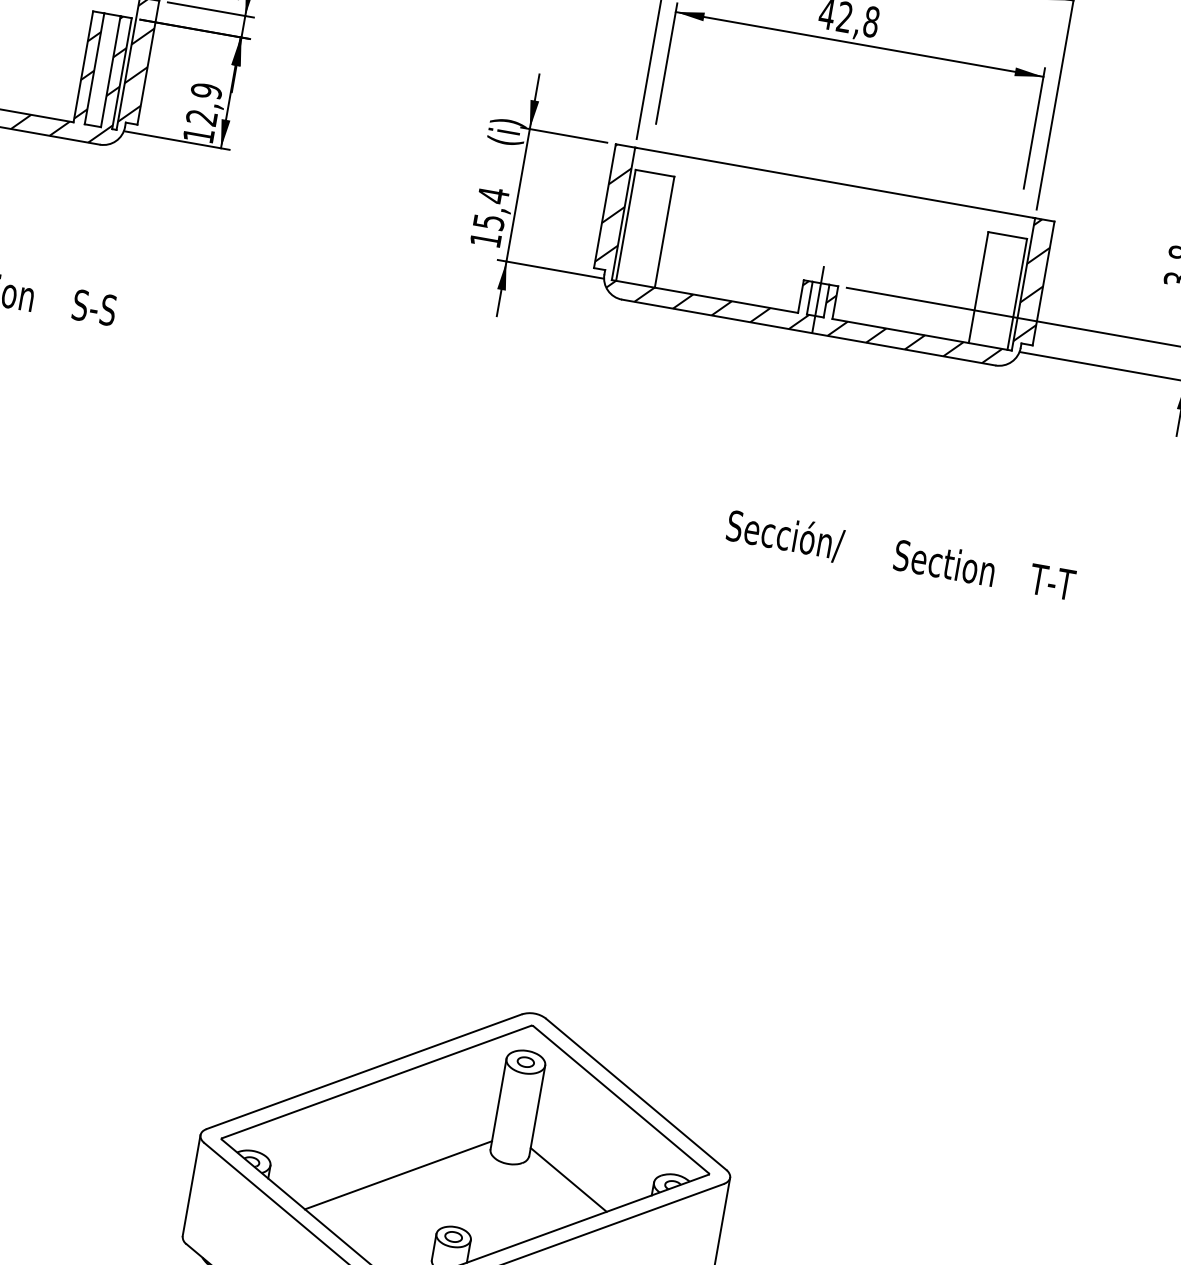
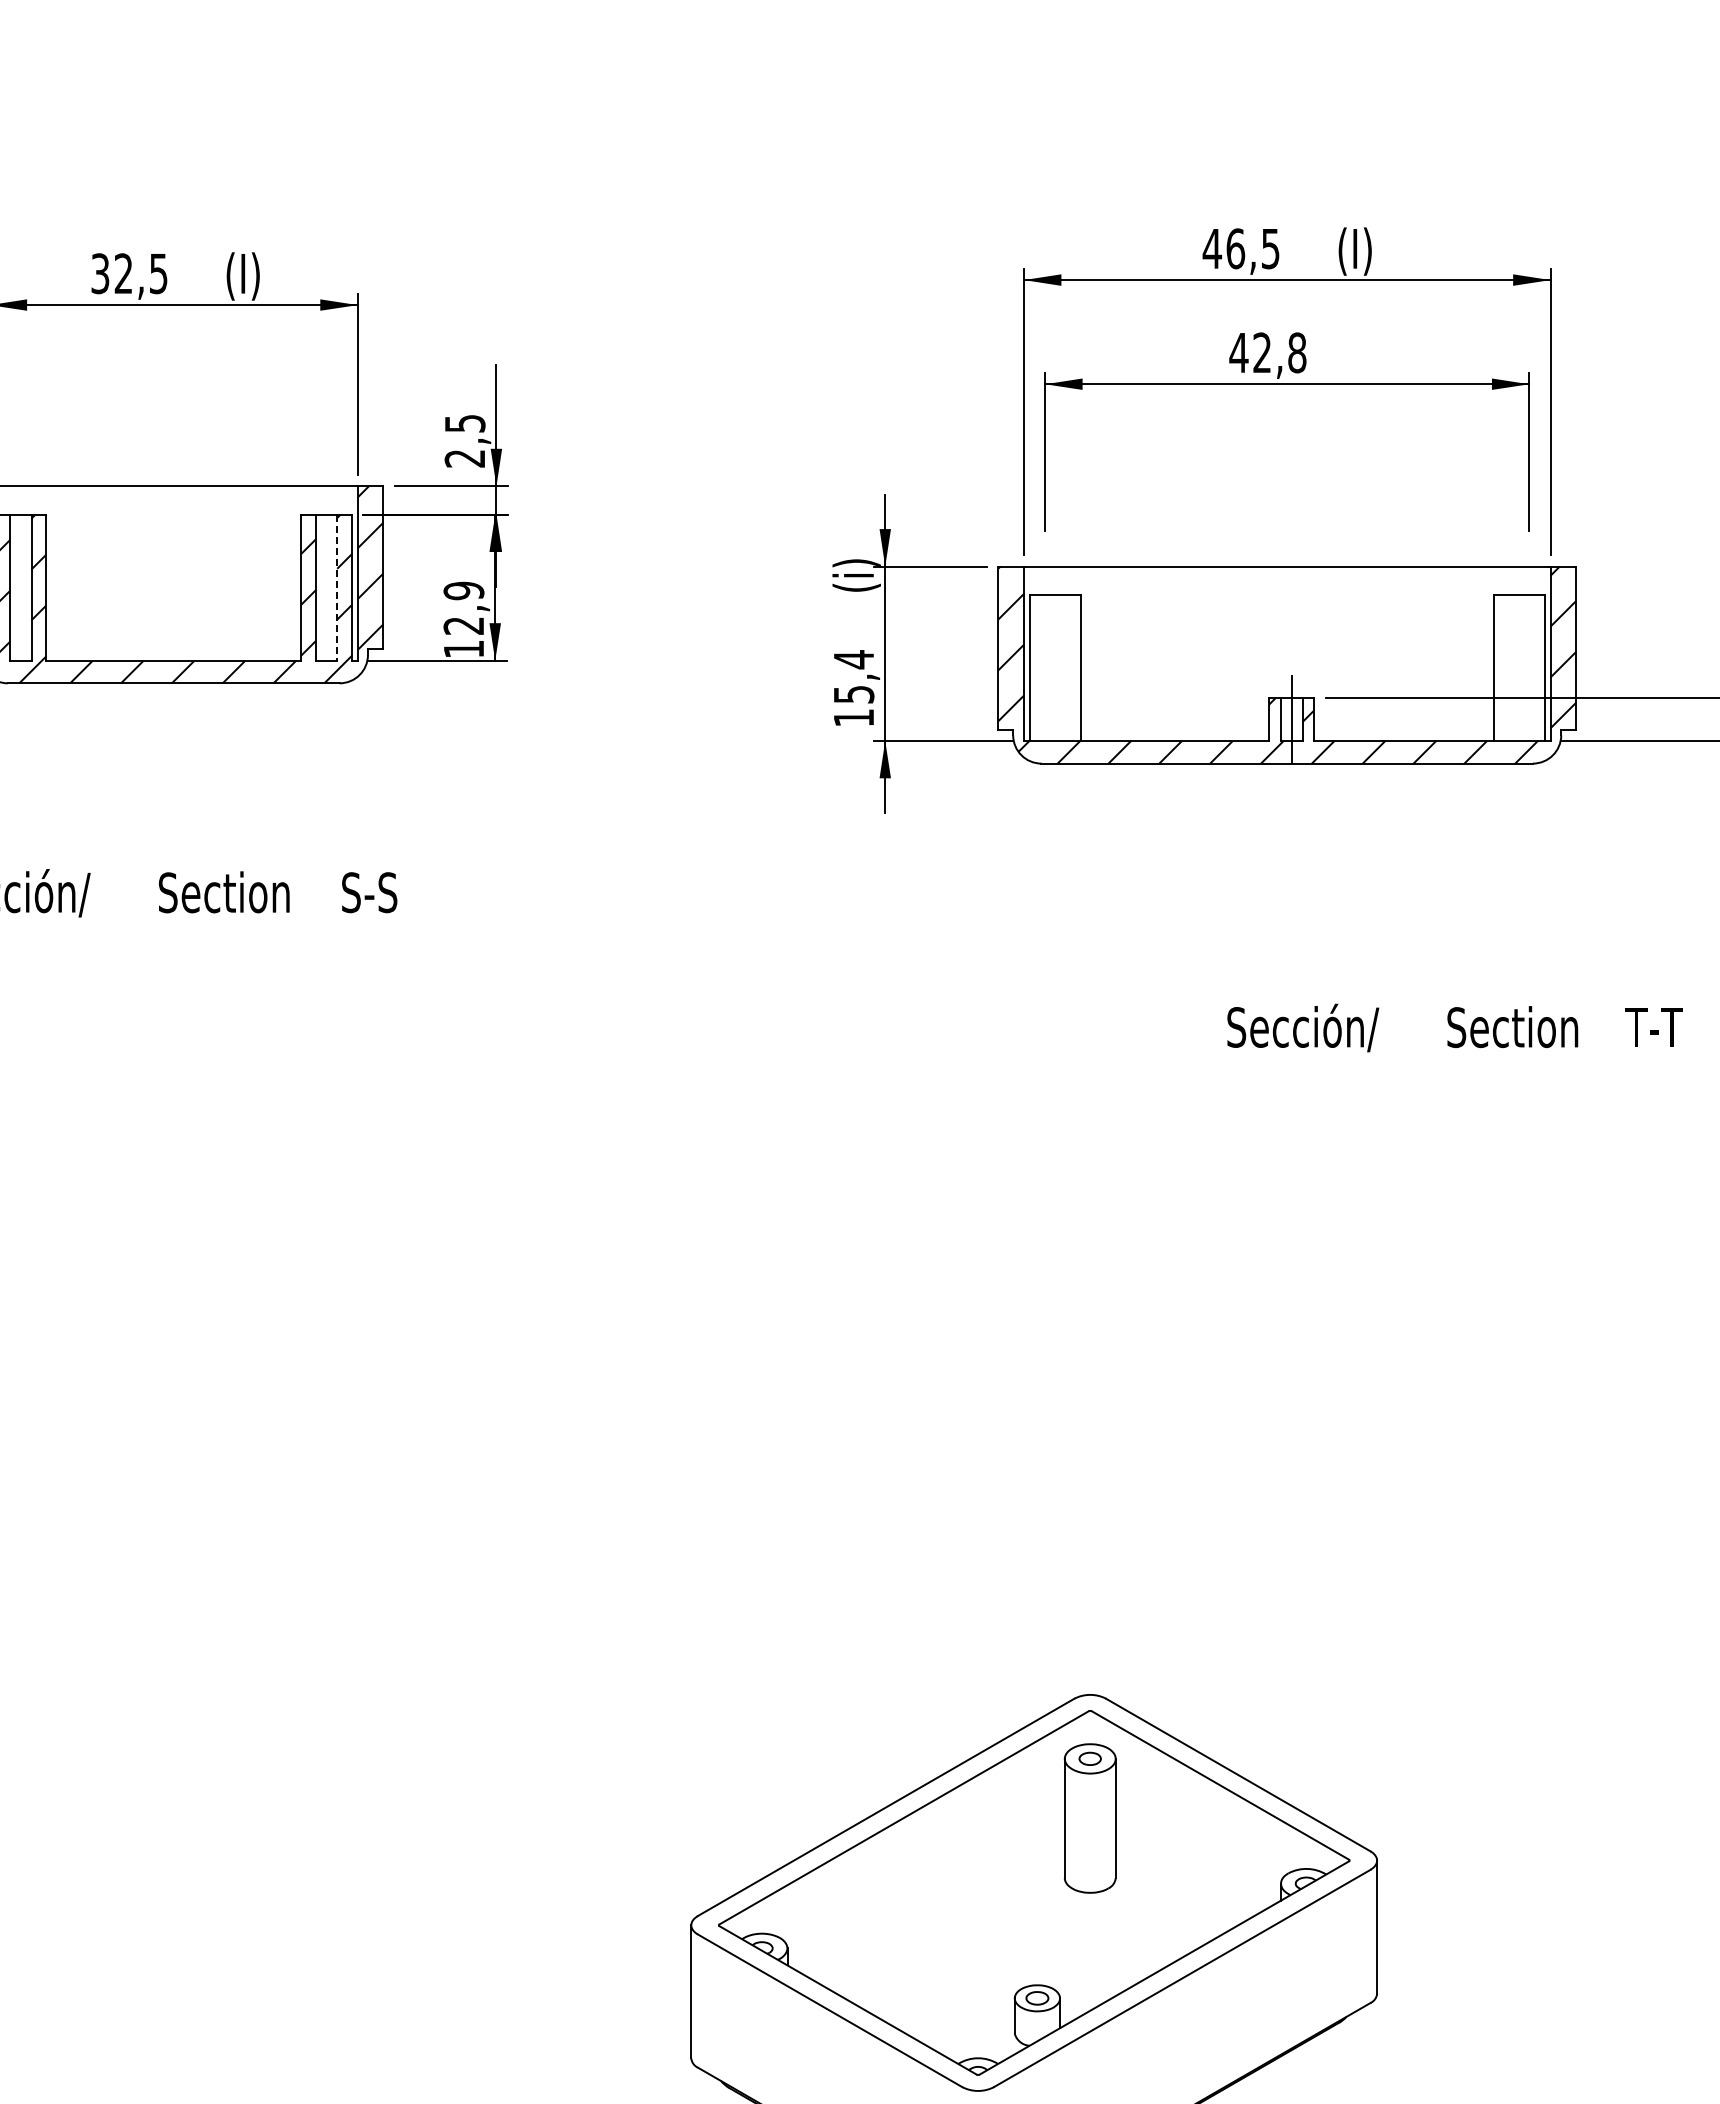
line: (110, 72) -> (337, 588), solid -> dashed
line: (398, 1174) -> (952, 1931), removed
line: (568, 1179) -> (1171, 1899), removed

